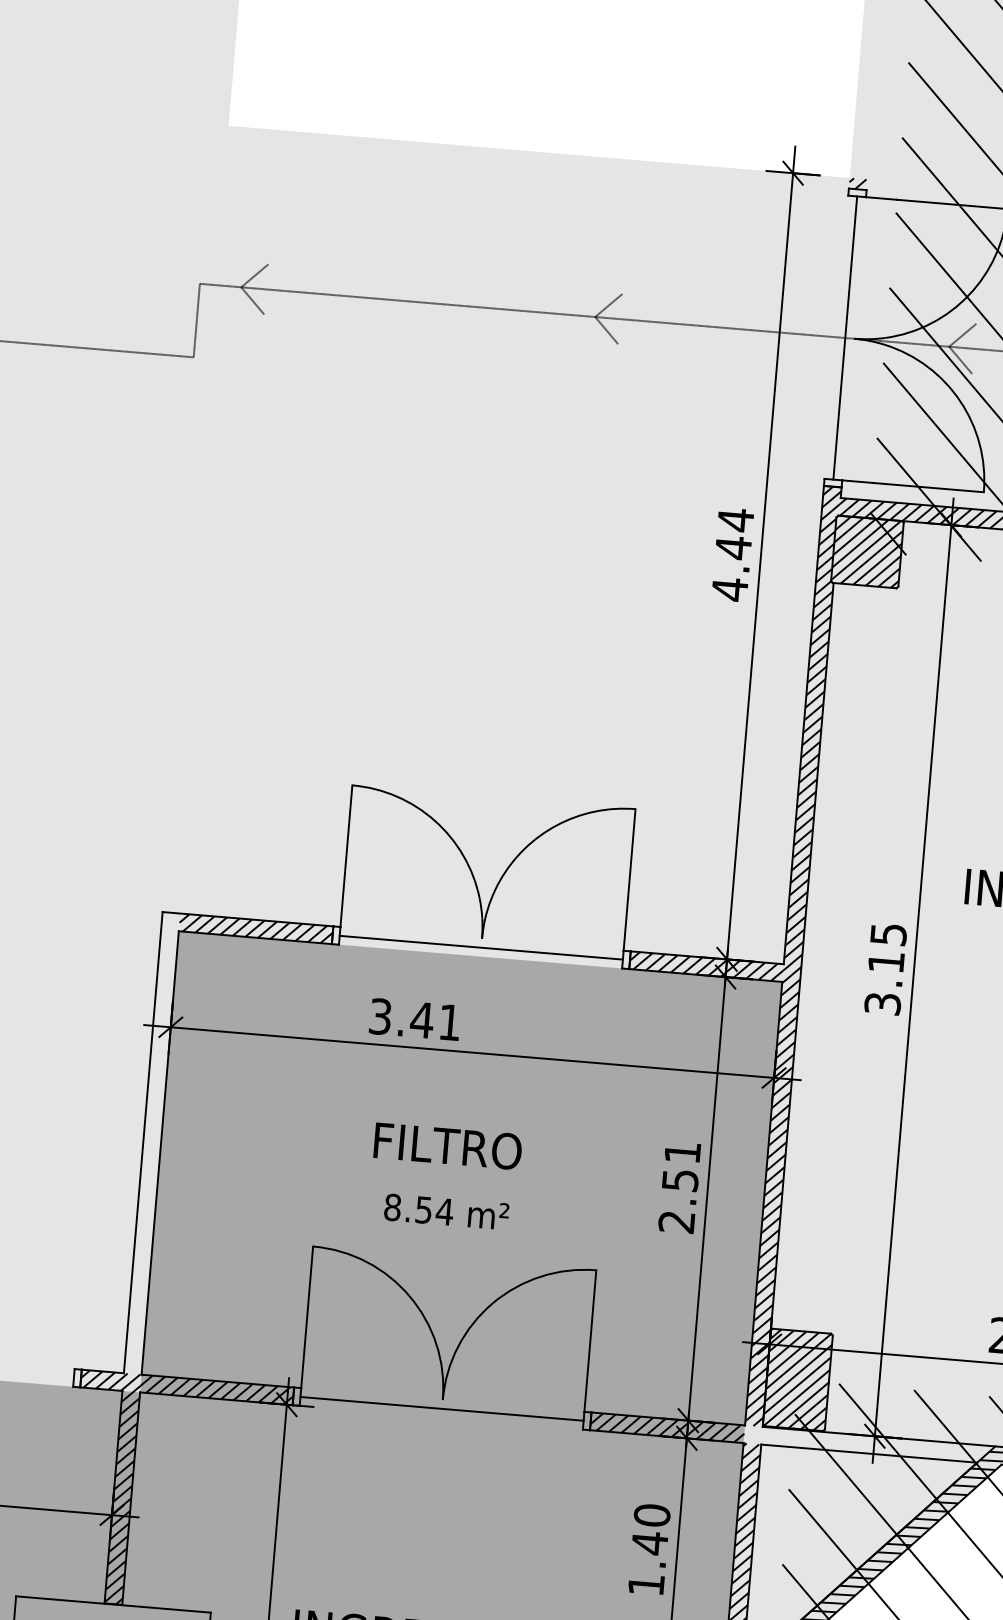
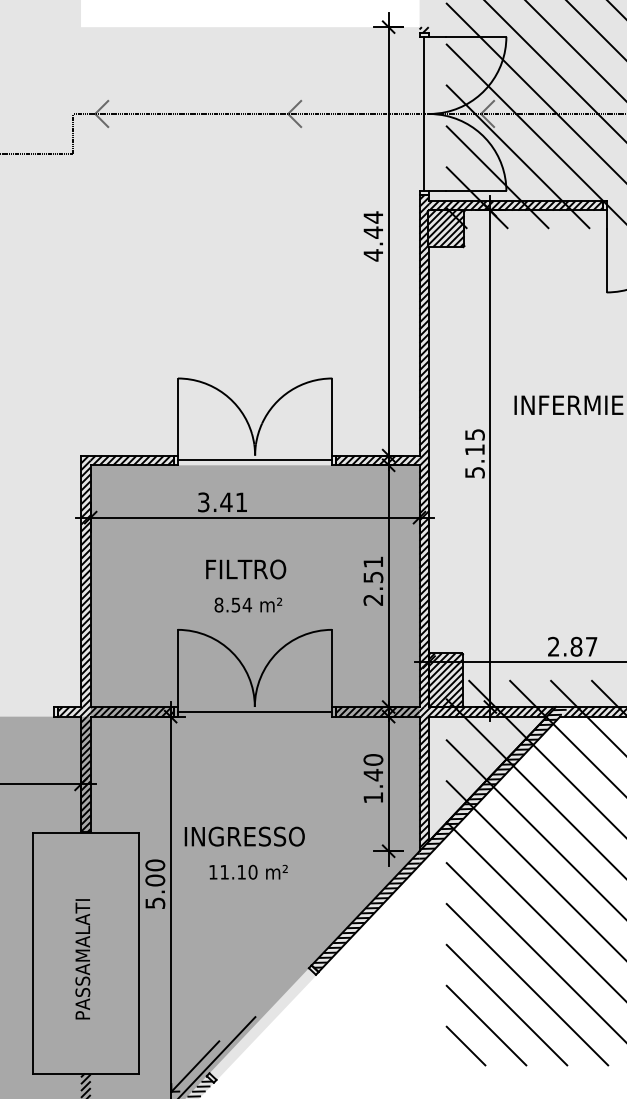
text: (881, 1003) -> (474, 472), 3.15 -> 5.15
hatch: (151, 1143) -> (85, 581), added
hatch: (867, 1443) -> (486, 711), added

